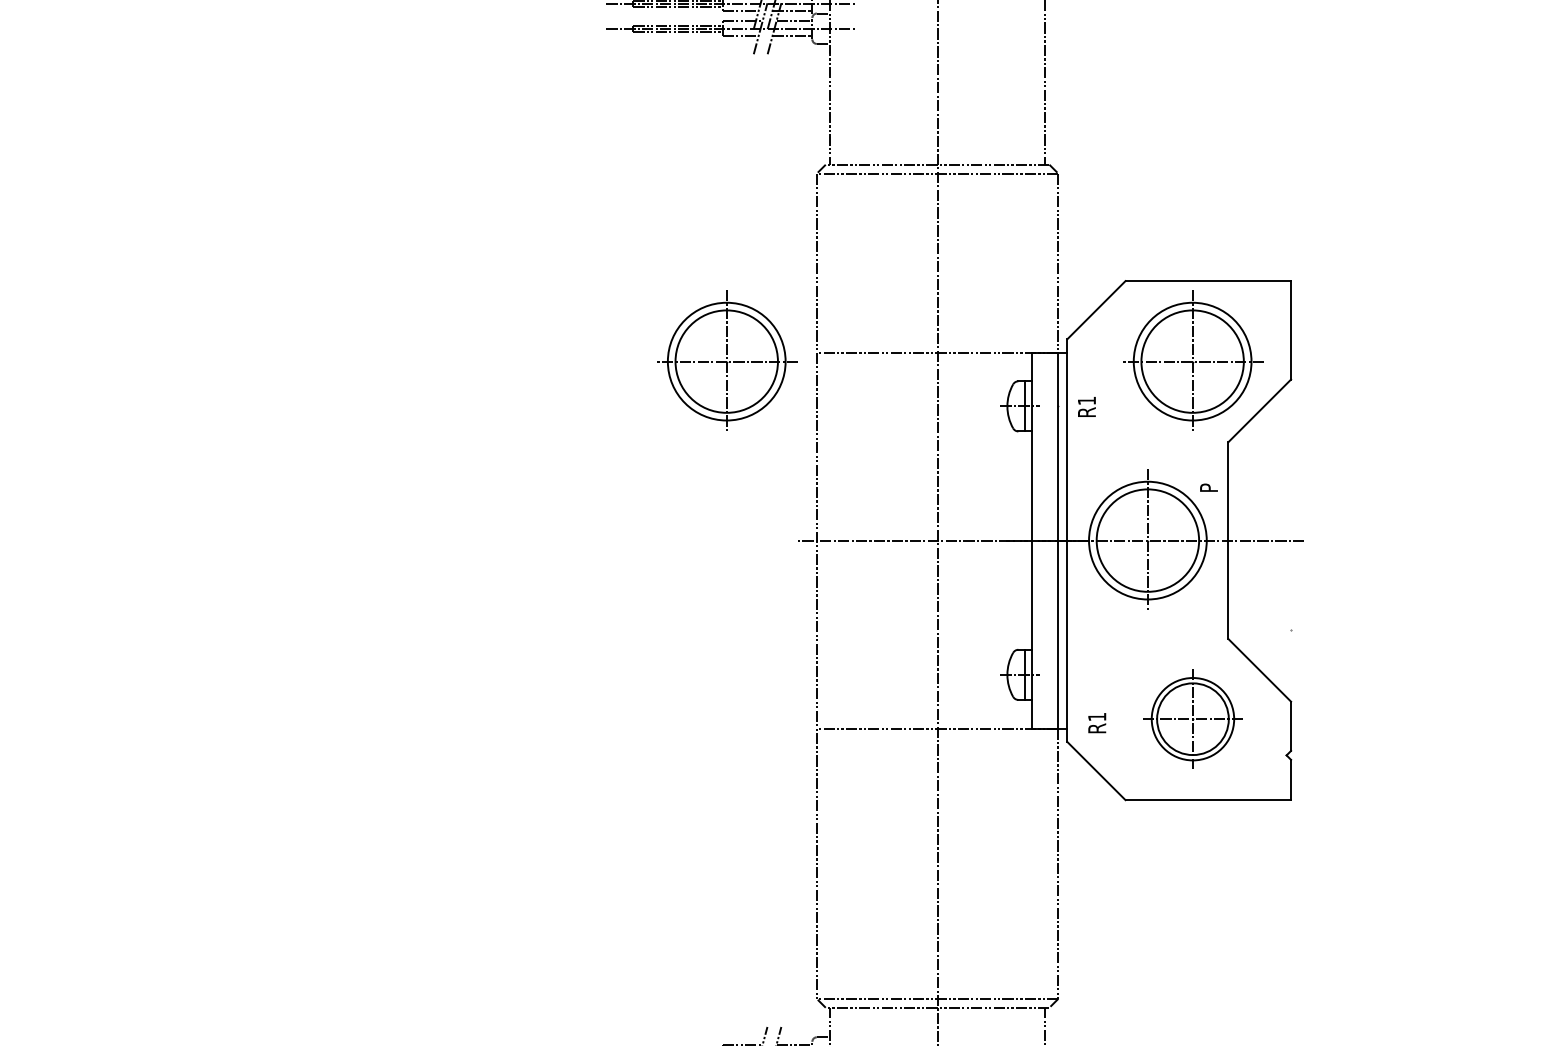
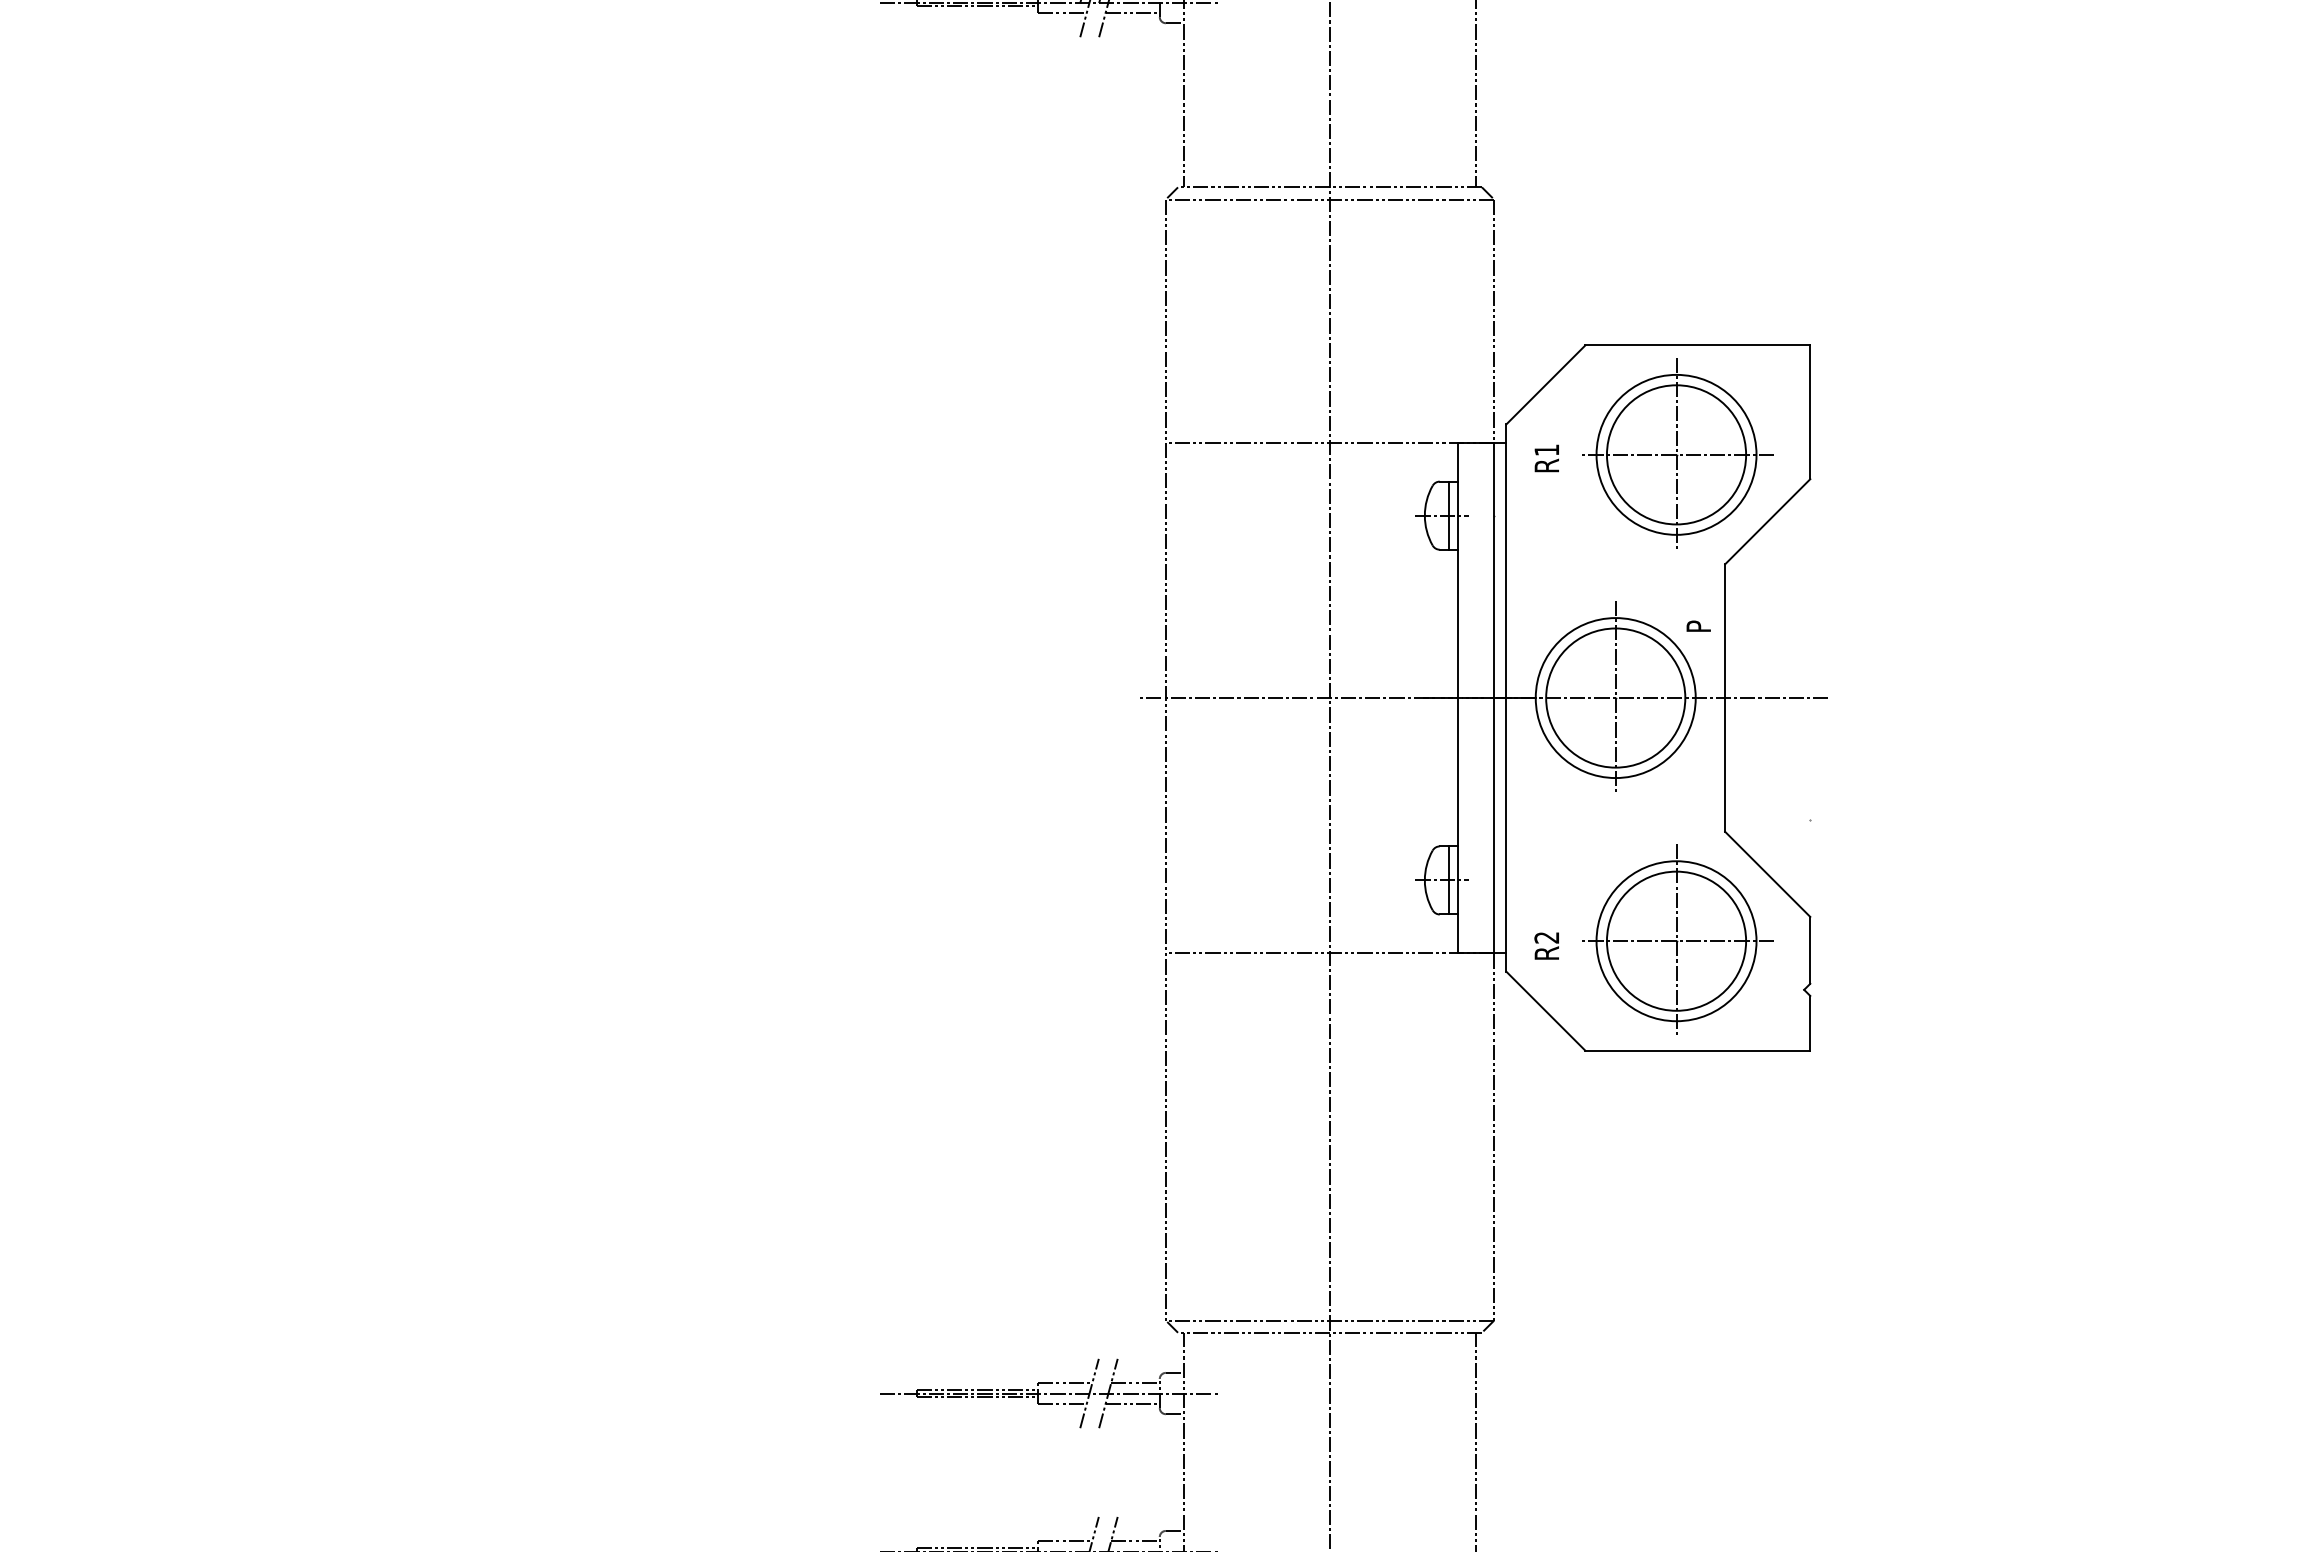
part: (727, 360) -> (1044, 453), removed
text: (1086, 406) -> (1546, 458), moved
text: (1096, 716) -> (1546, 937), R1 -> R2
part: (1193, 718) -> (1677, 939), size x1.43

